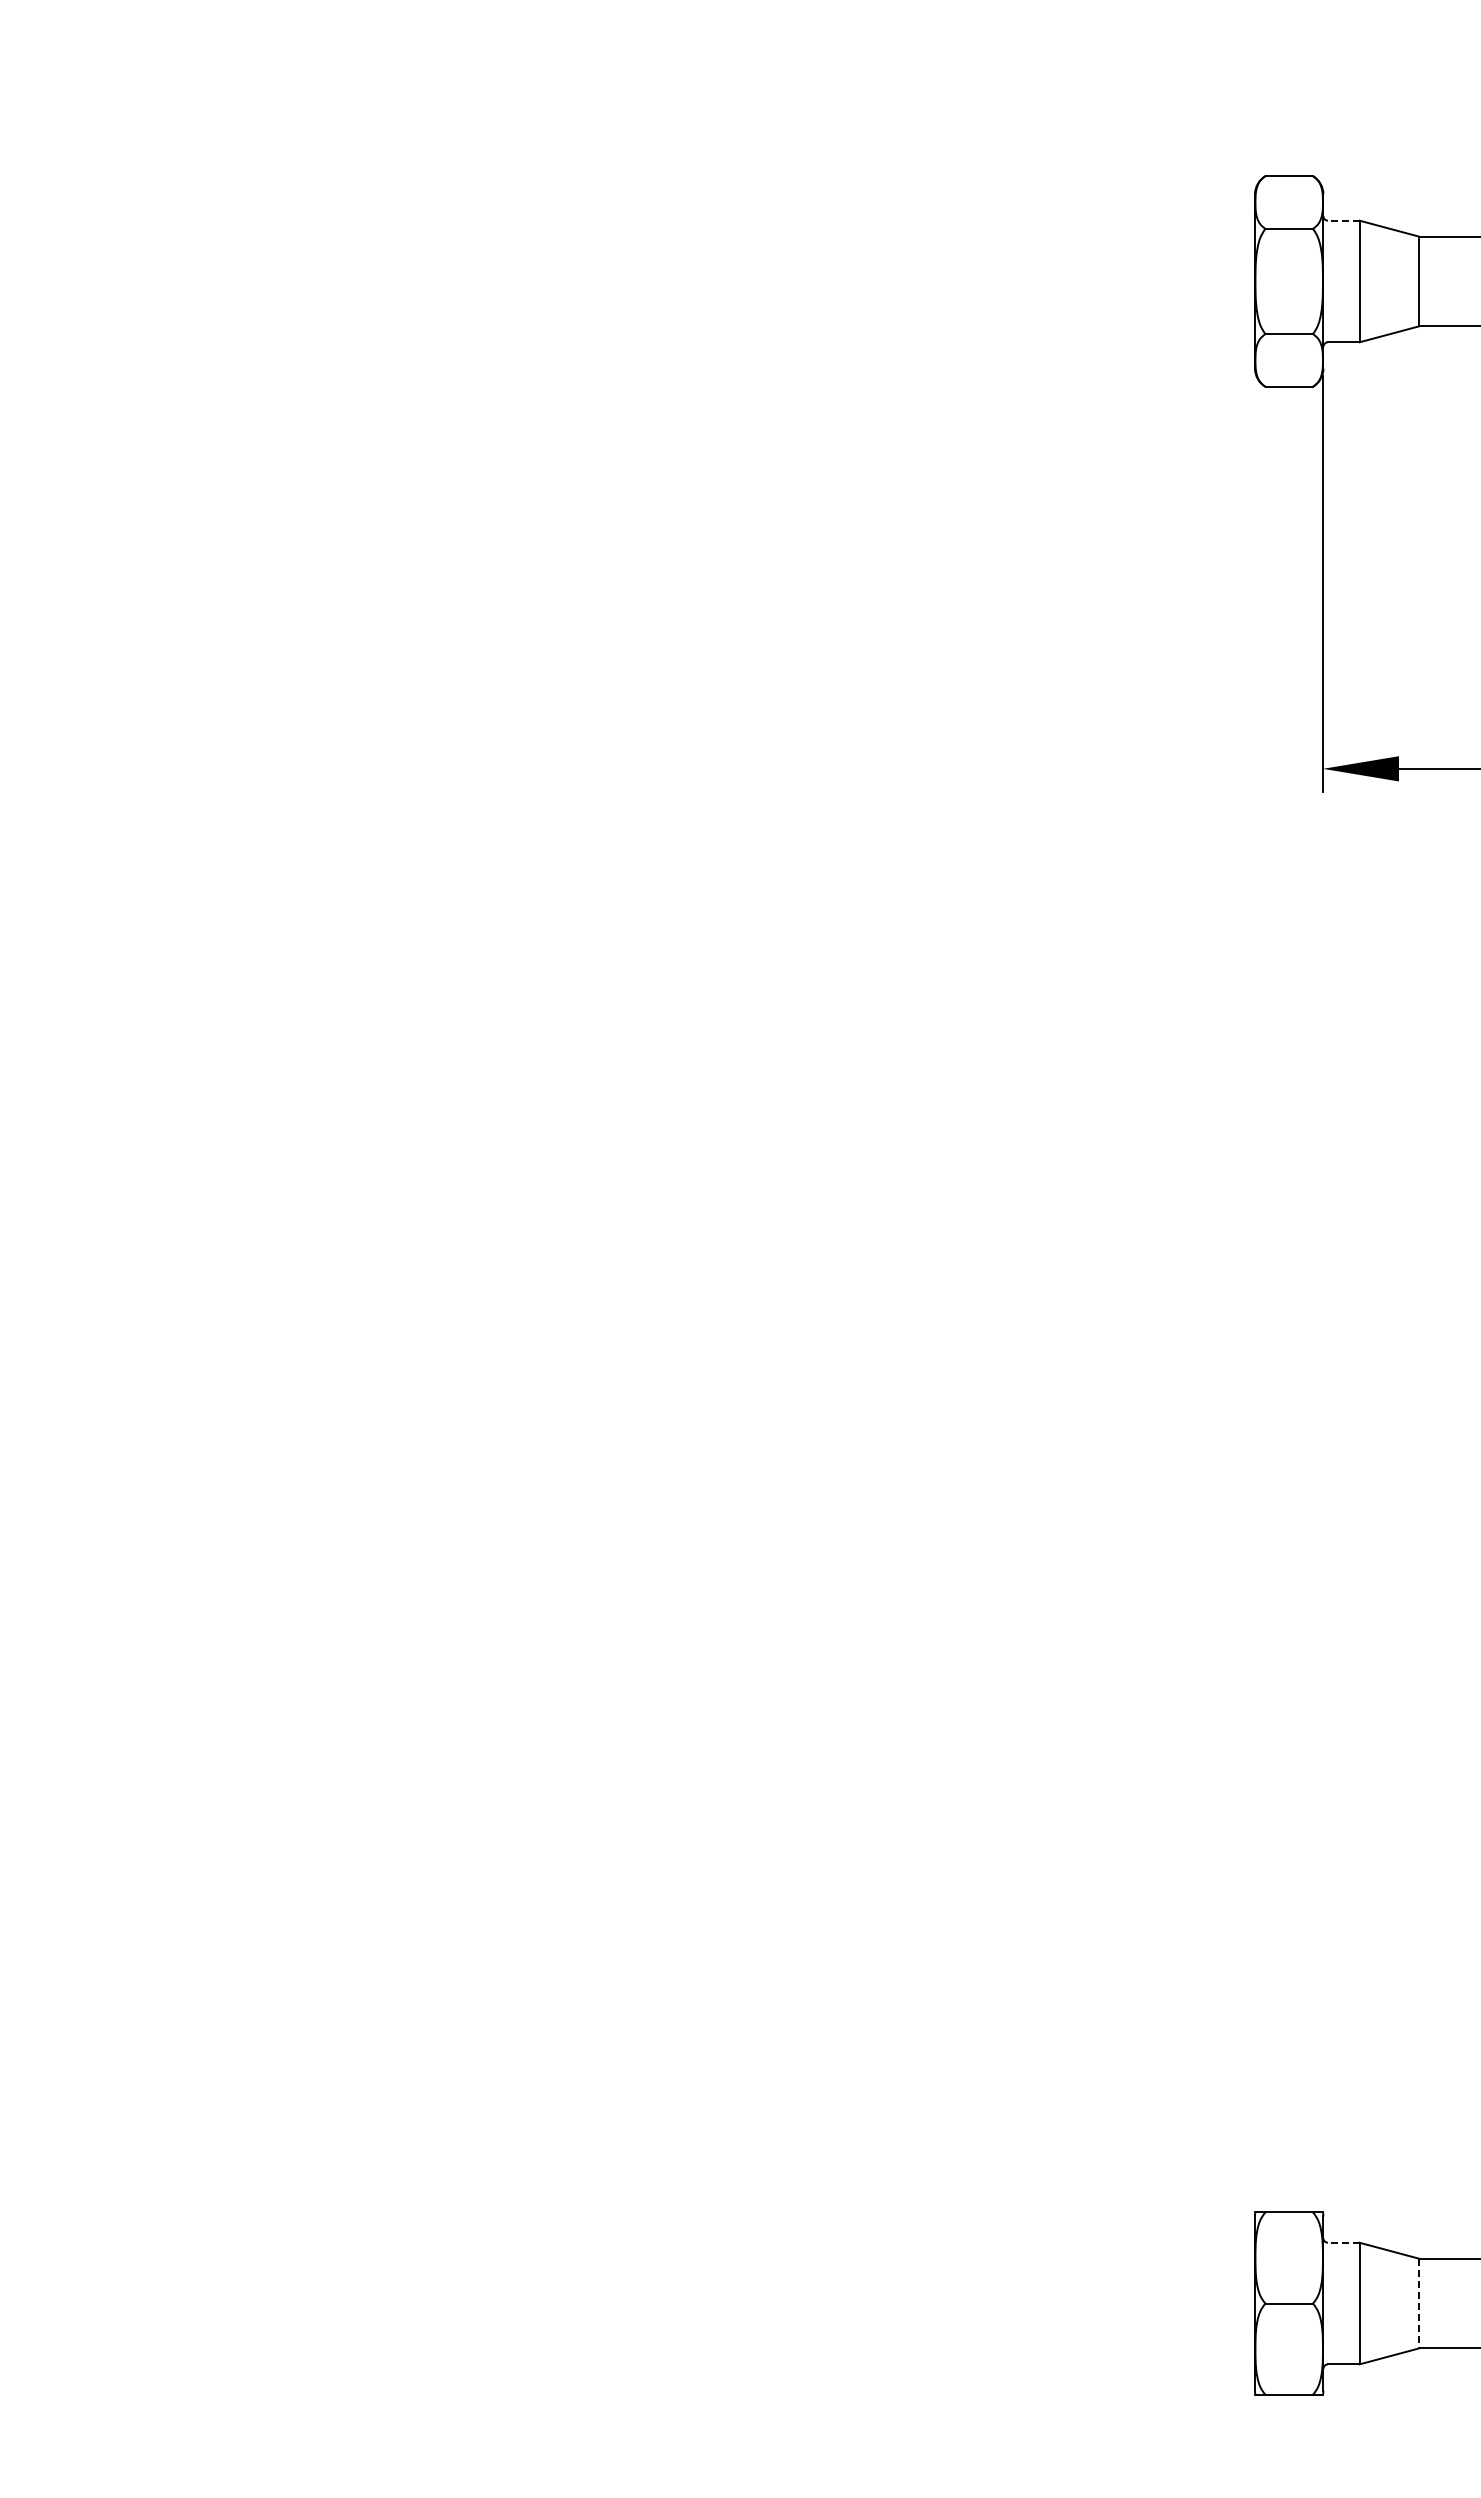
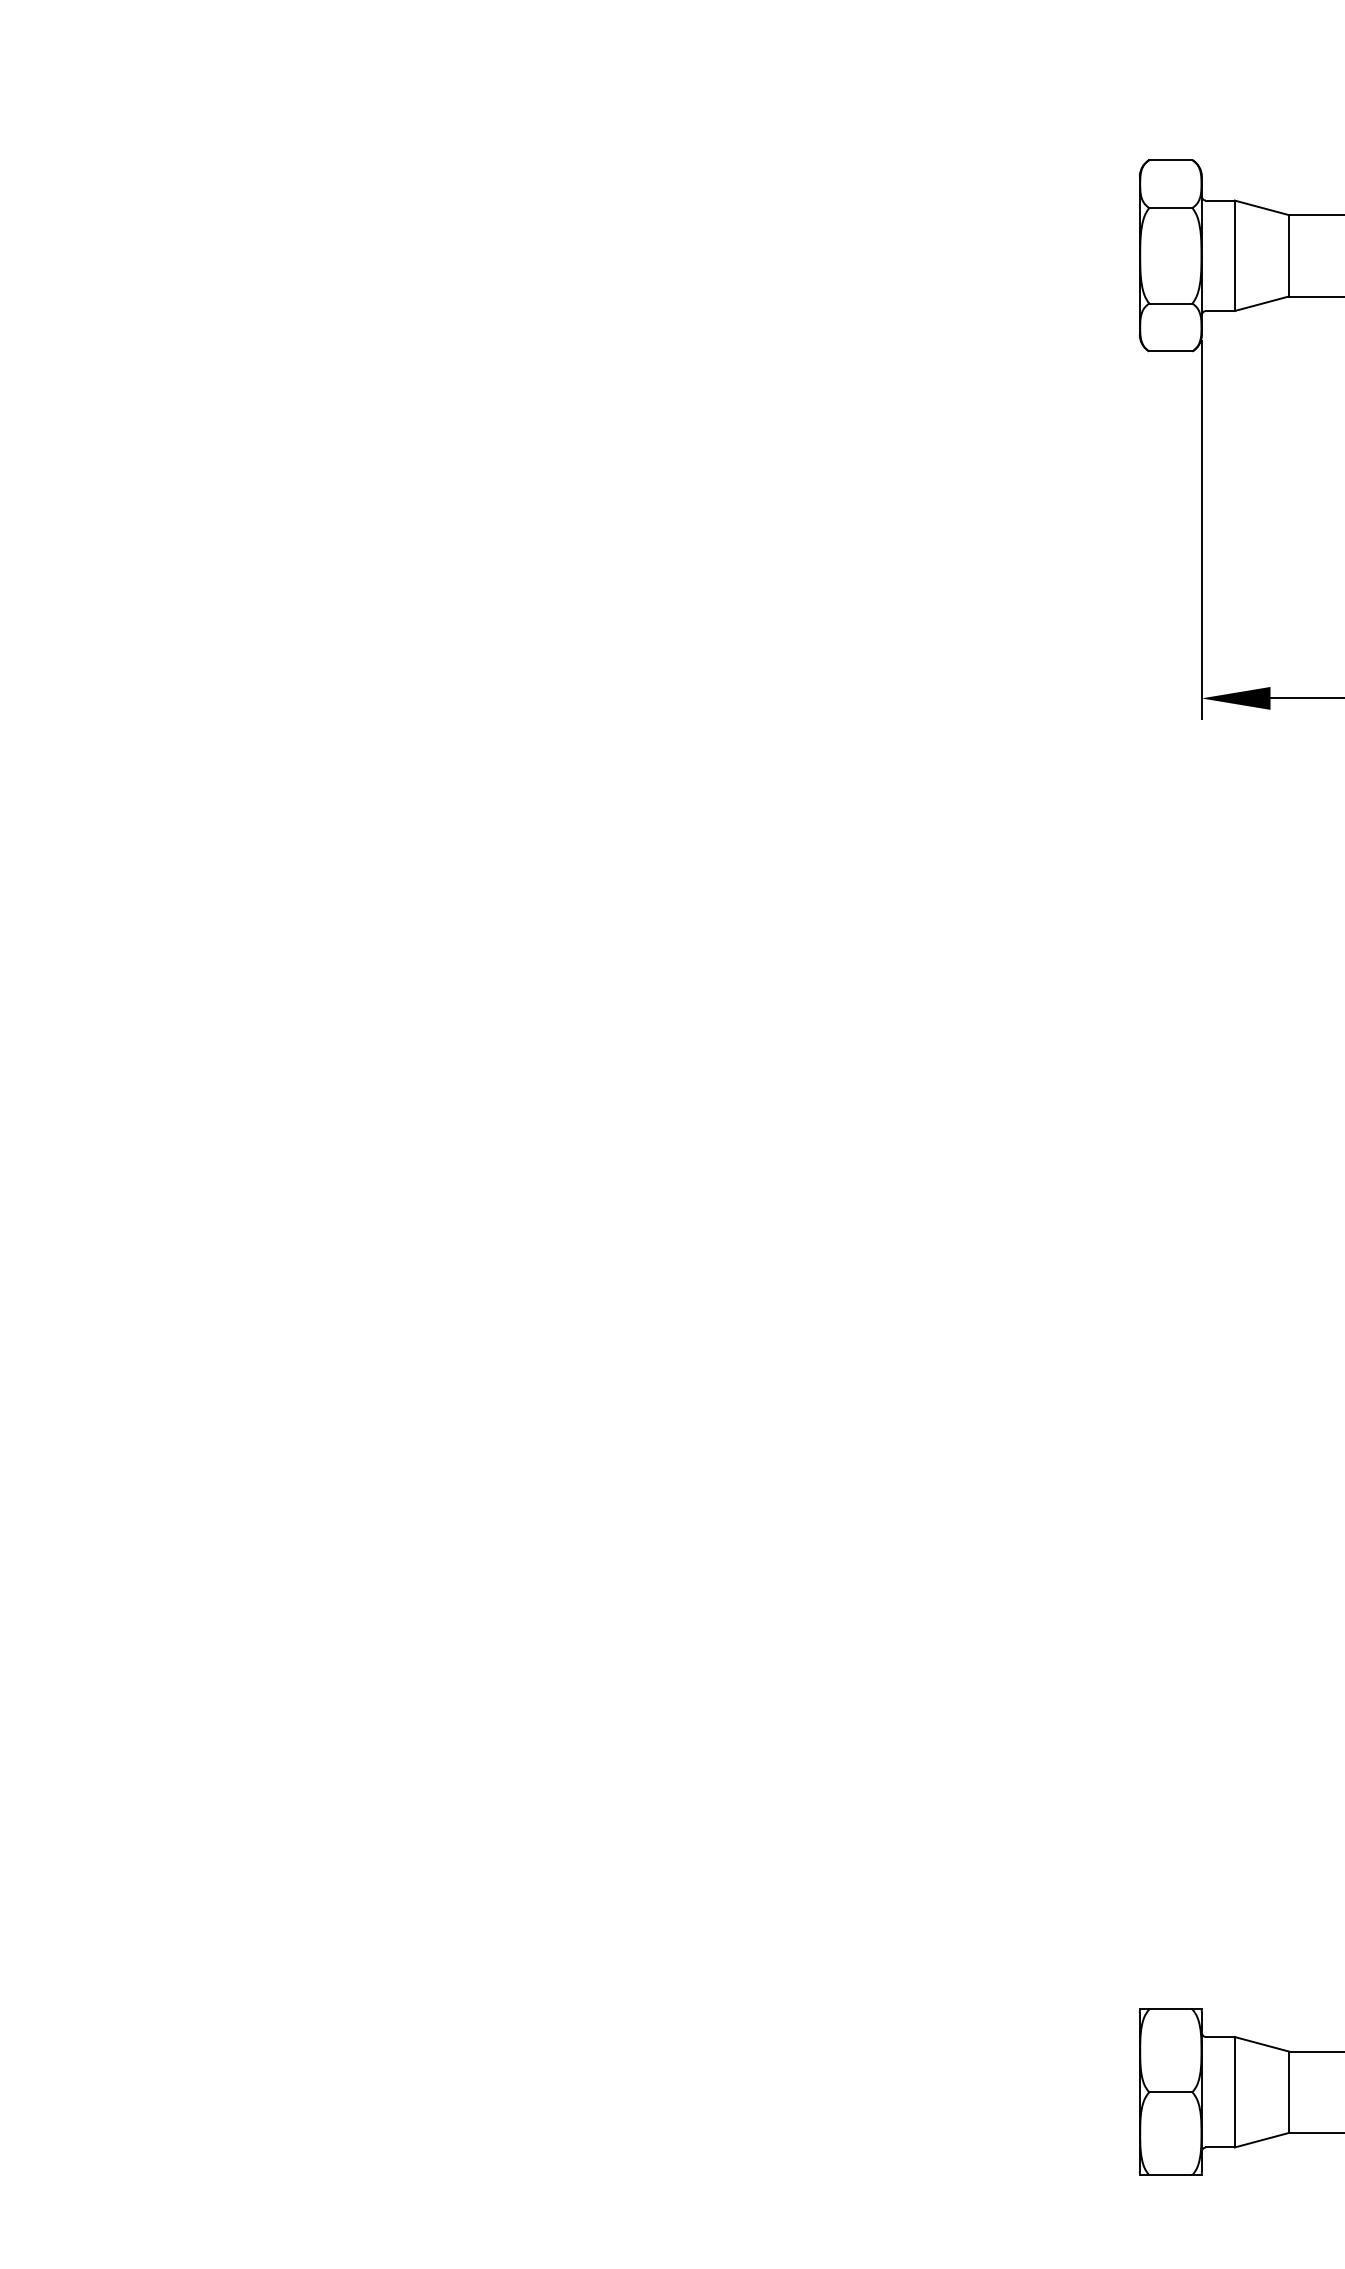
line: (1343, 220) -> (1220, 200), dashed -> solid
line: (1343, 2242) -> (1220, 2036), dashed -> solid
line: (1419, 2303) -> (1289, 2092), dashed -> solid

